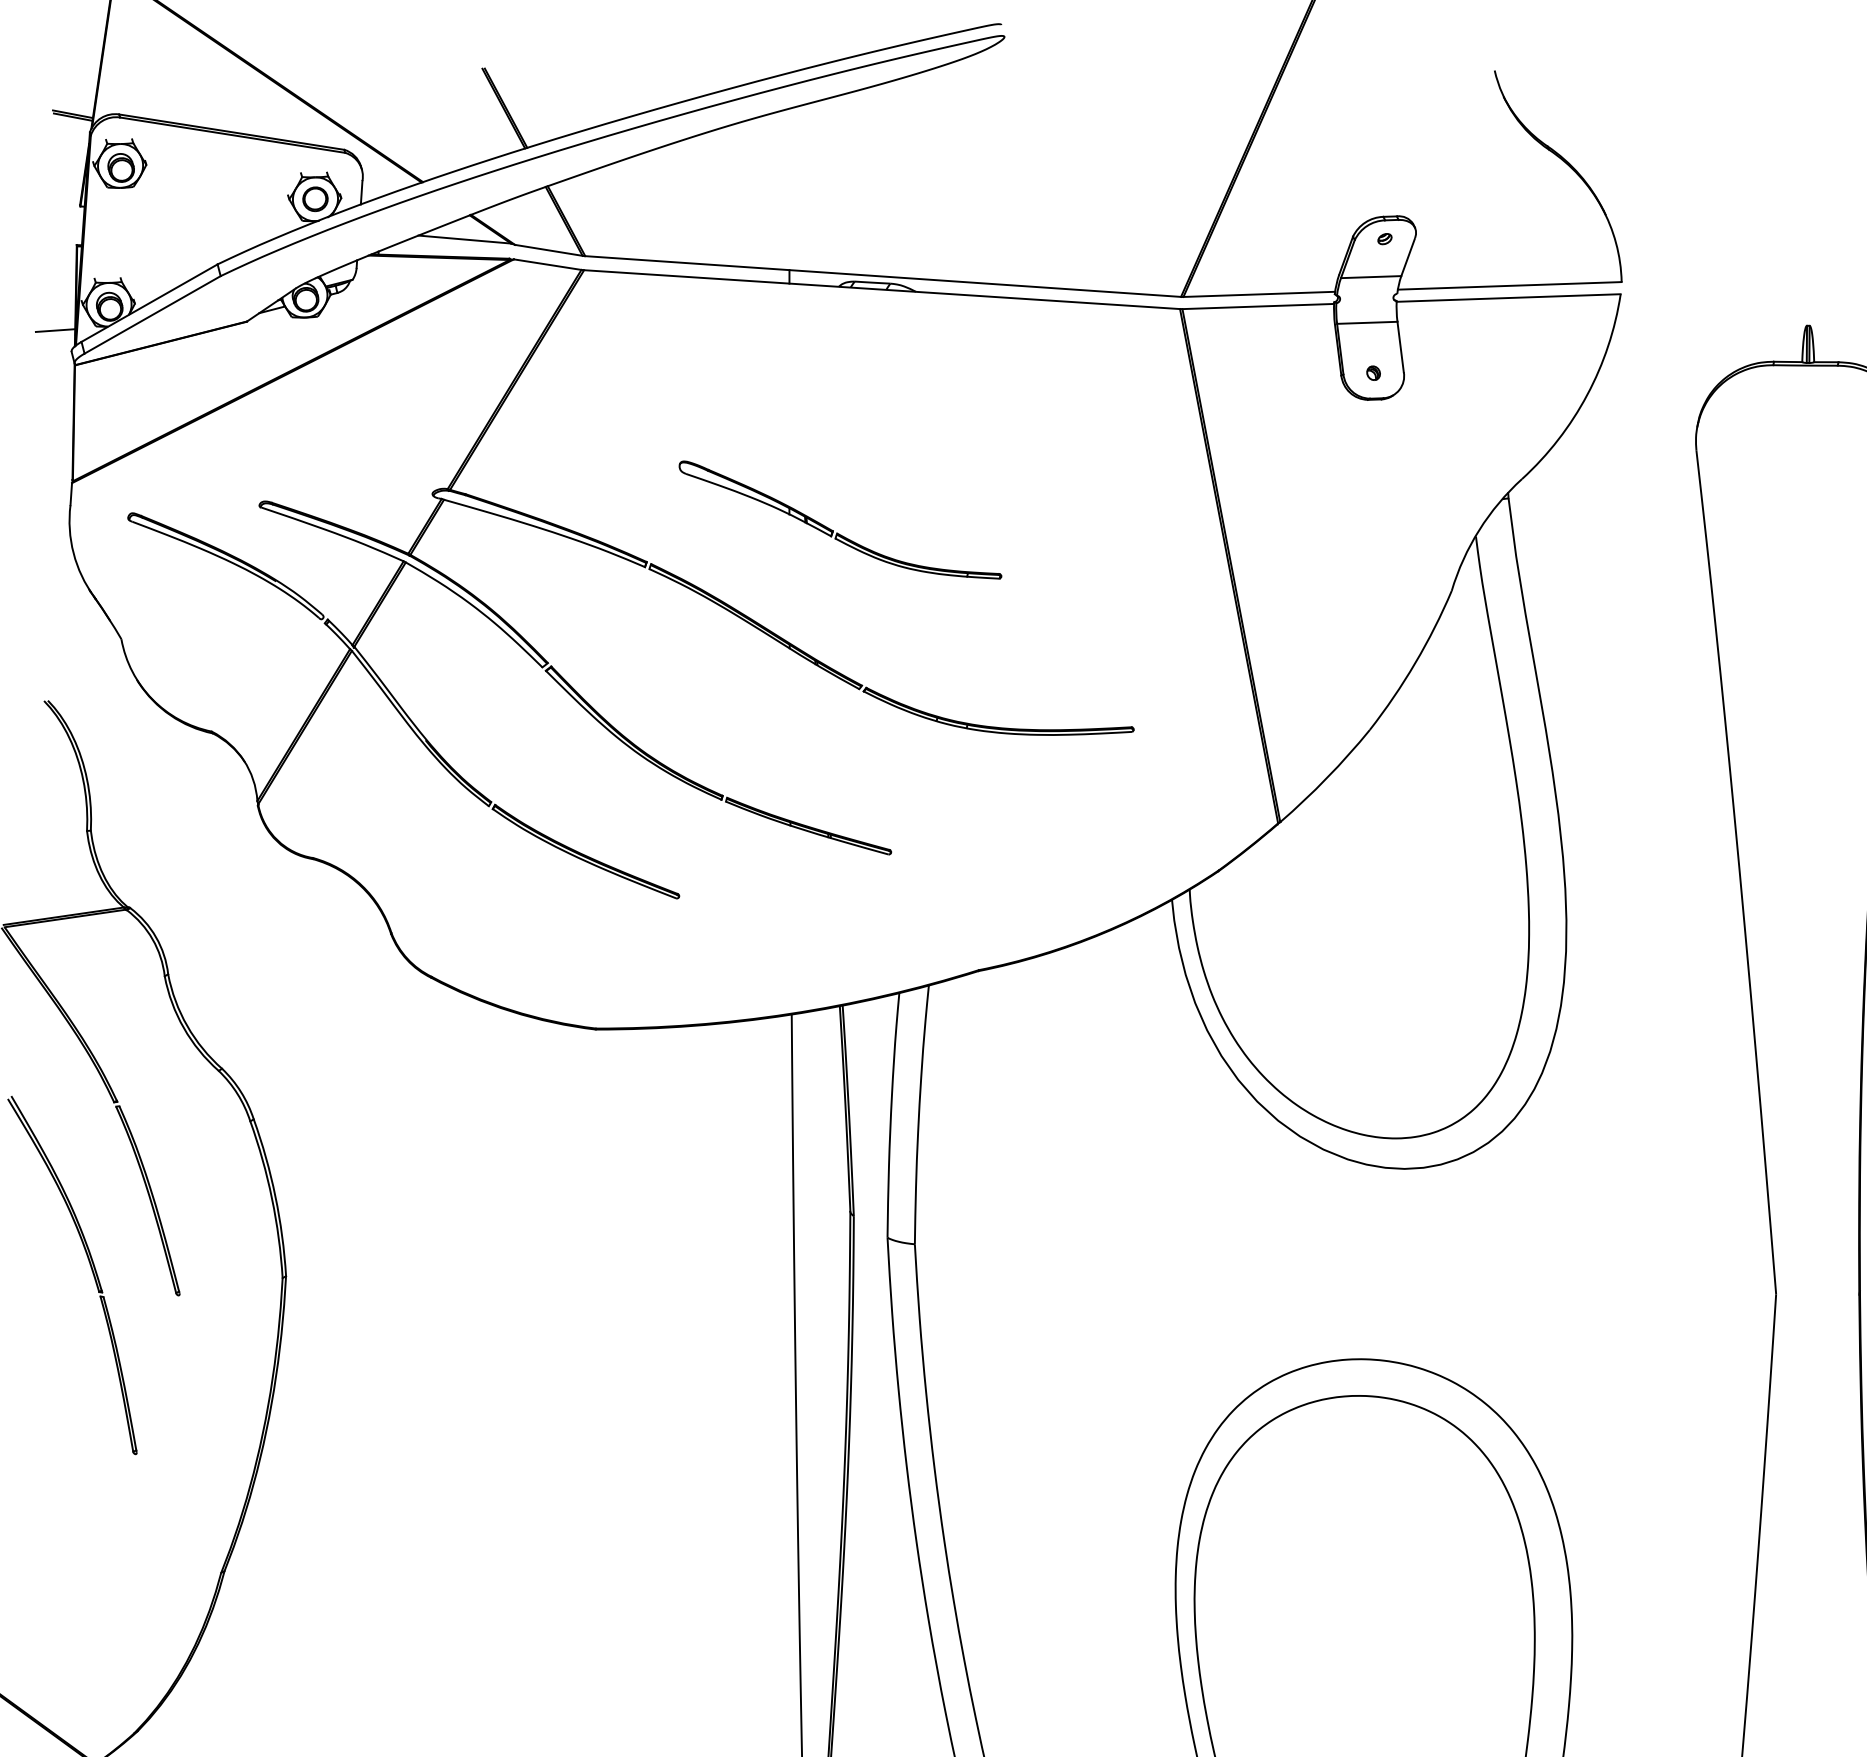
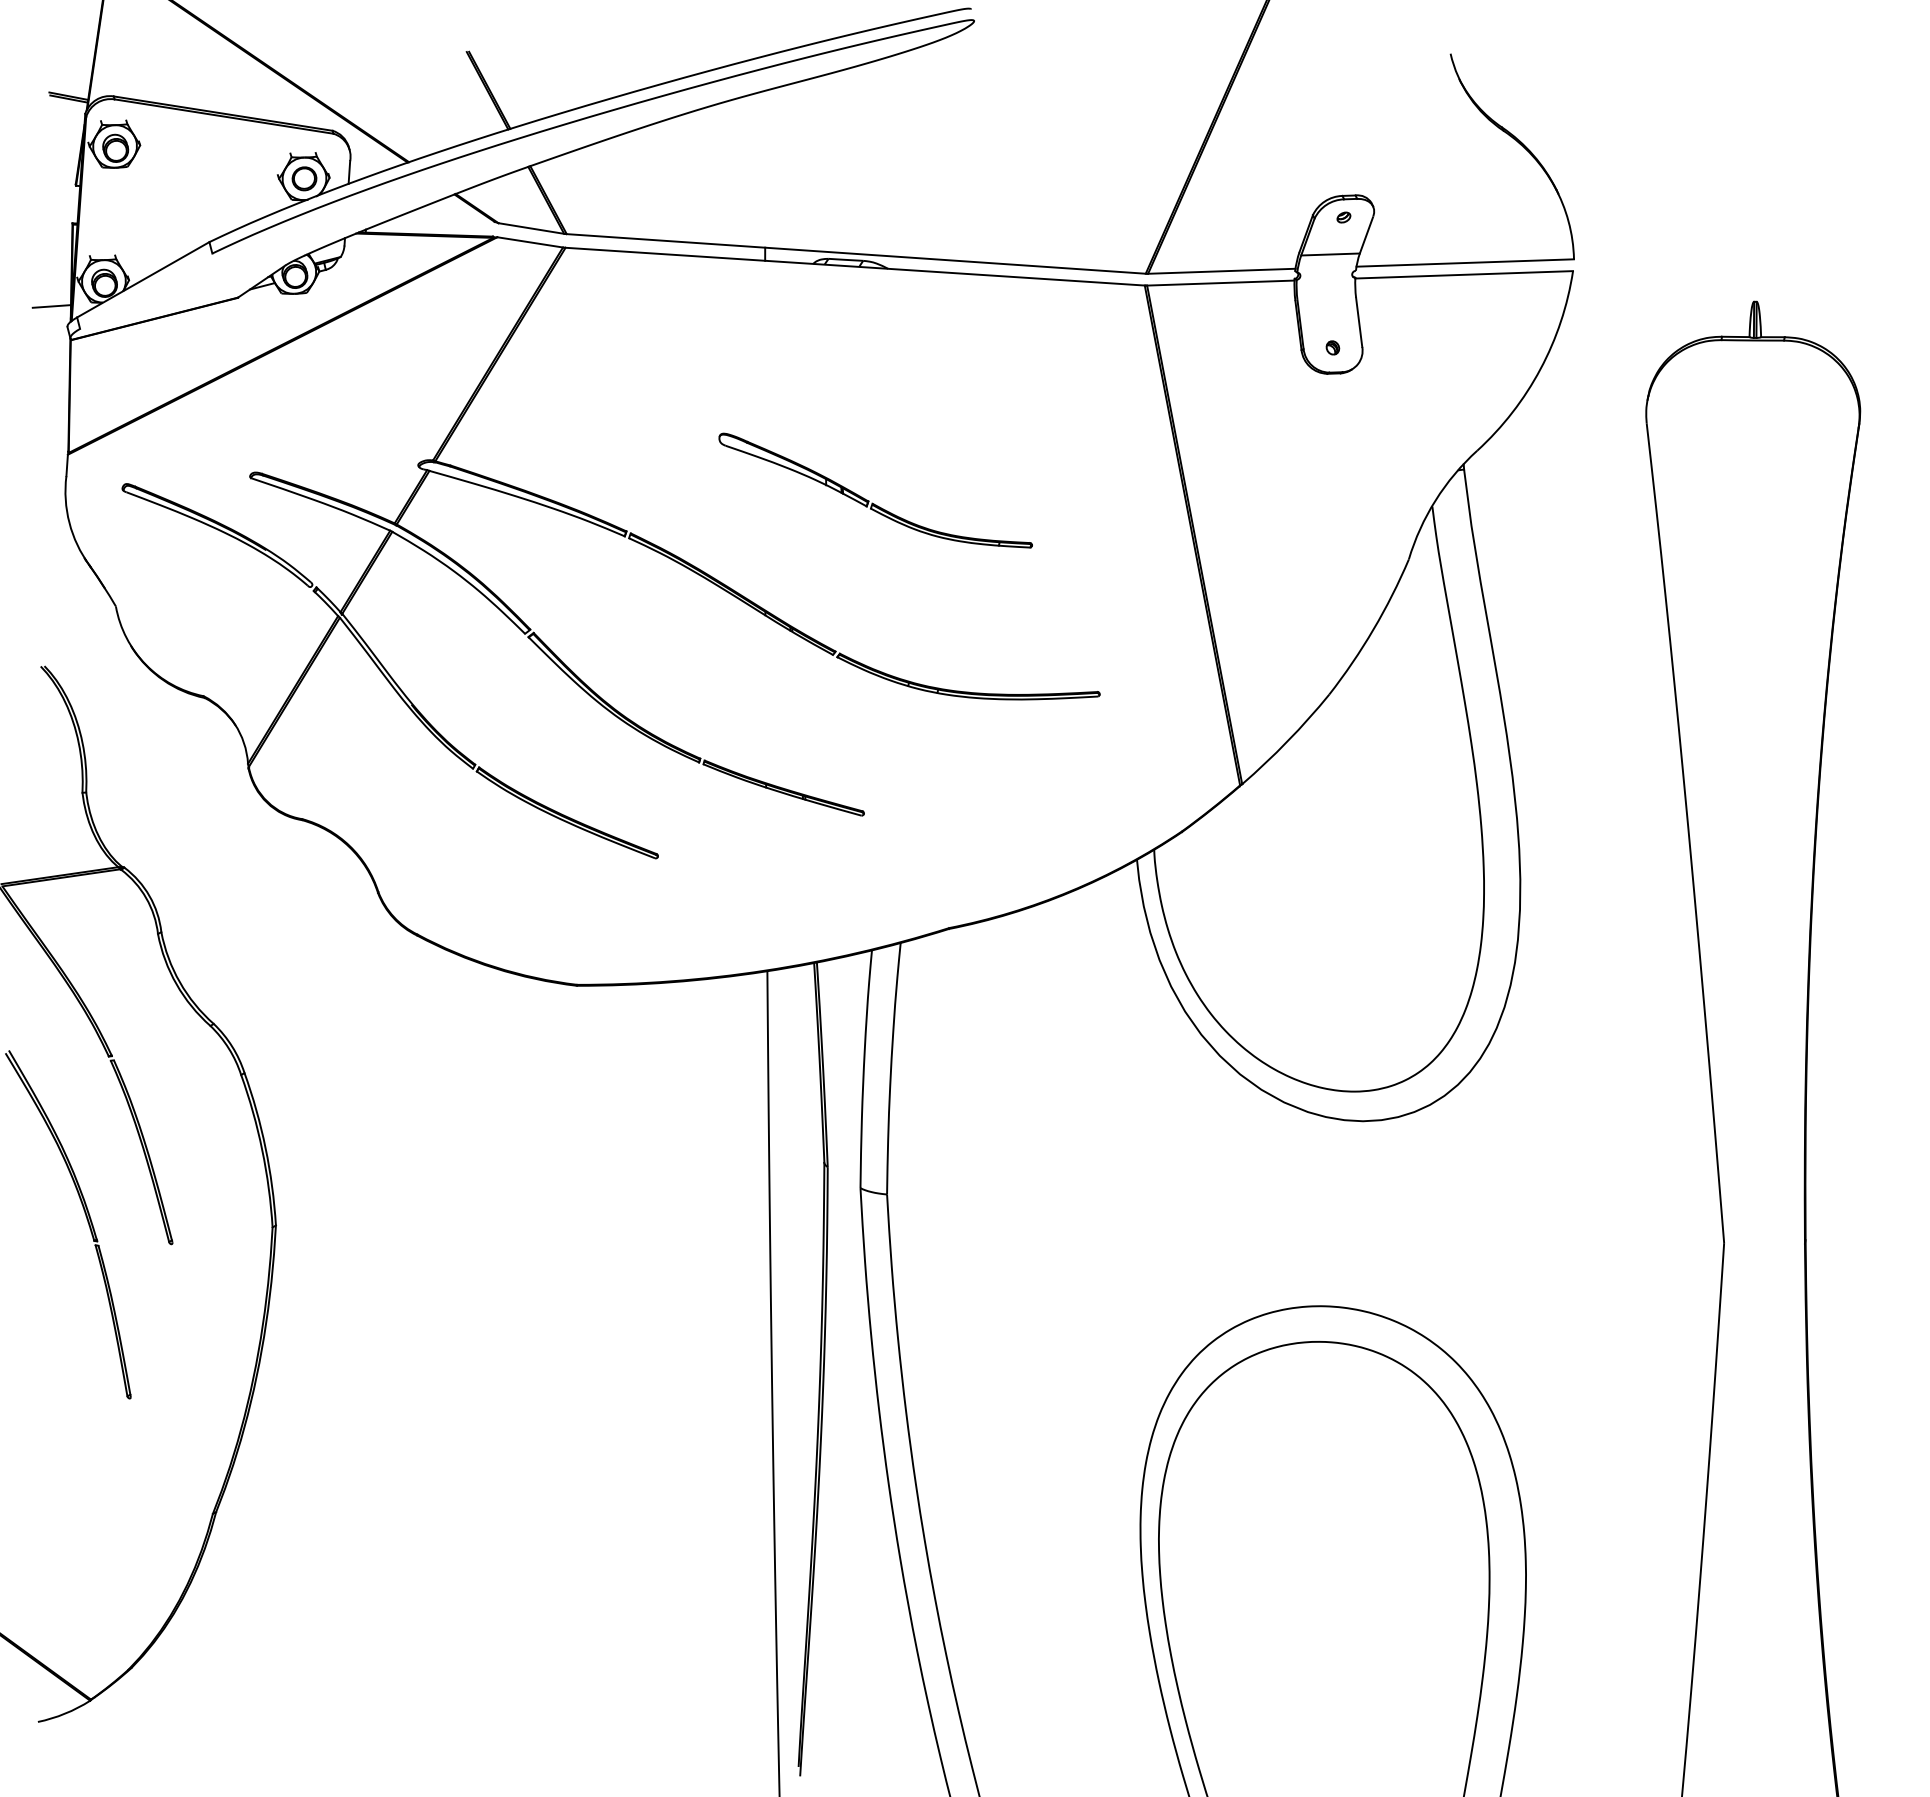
line: (464, 239) -> (449, 217), removed
line: (152, 314) -> (146, 290), removed
line: (1367, 322) -> (1326, 298), removed
part: (834, 530) -> (869, 500), moved

